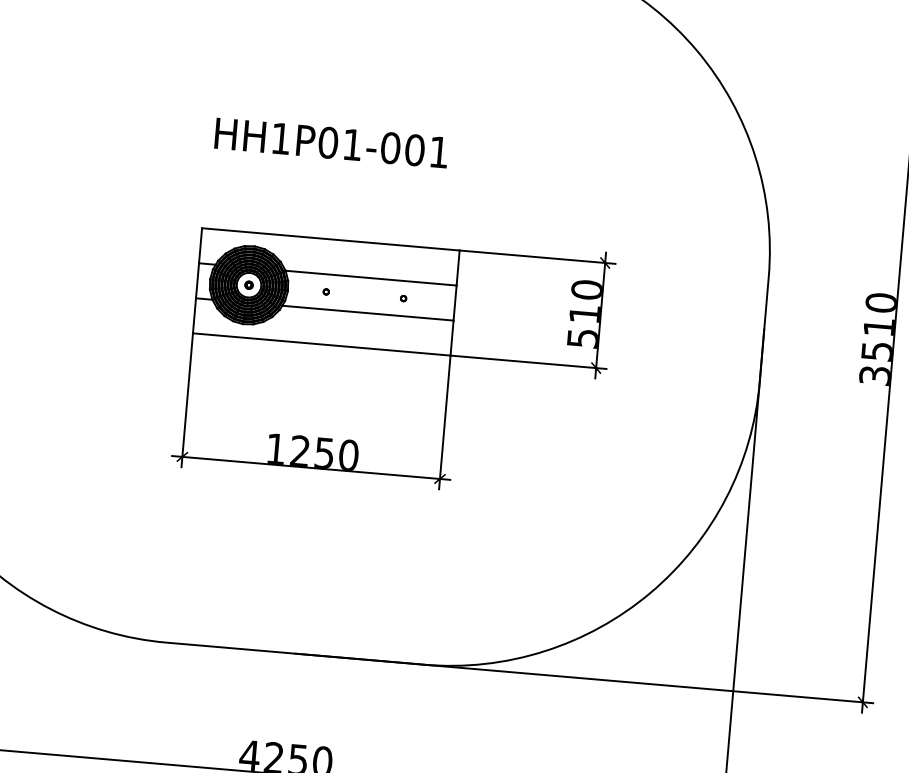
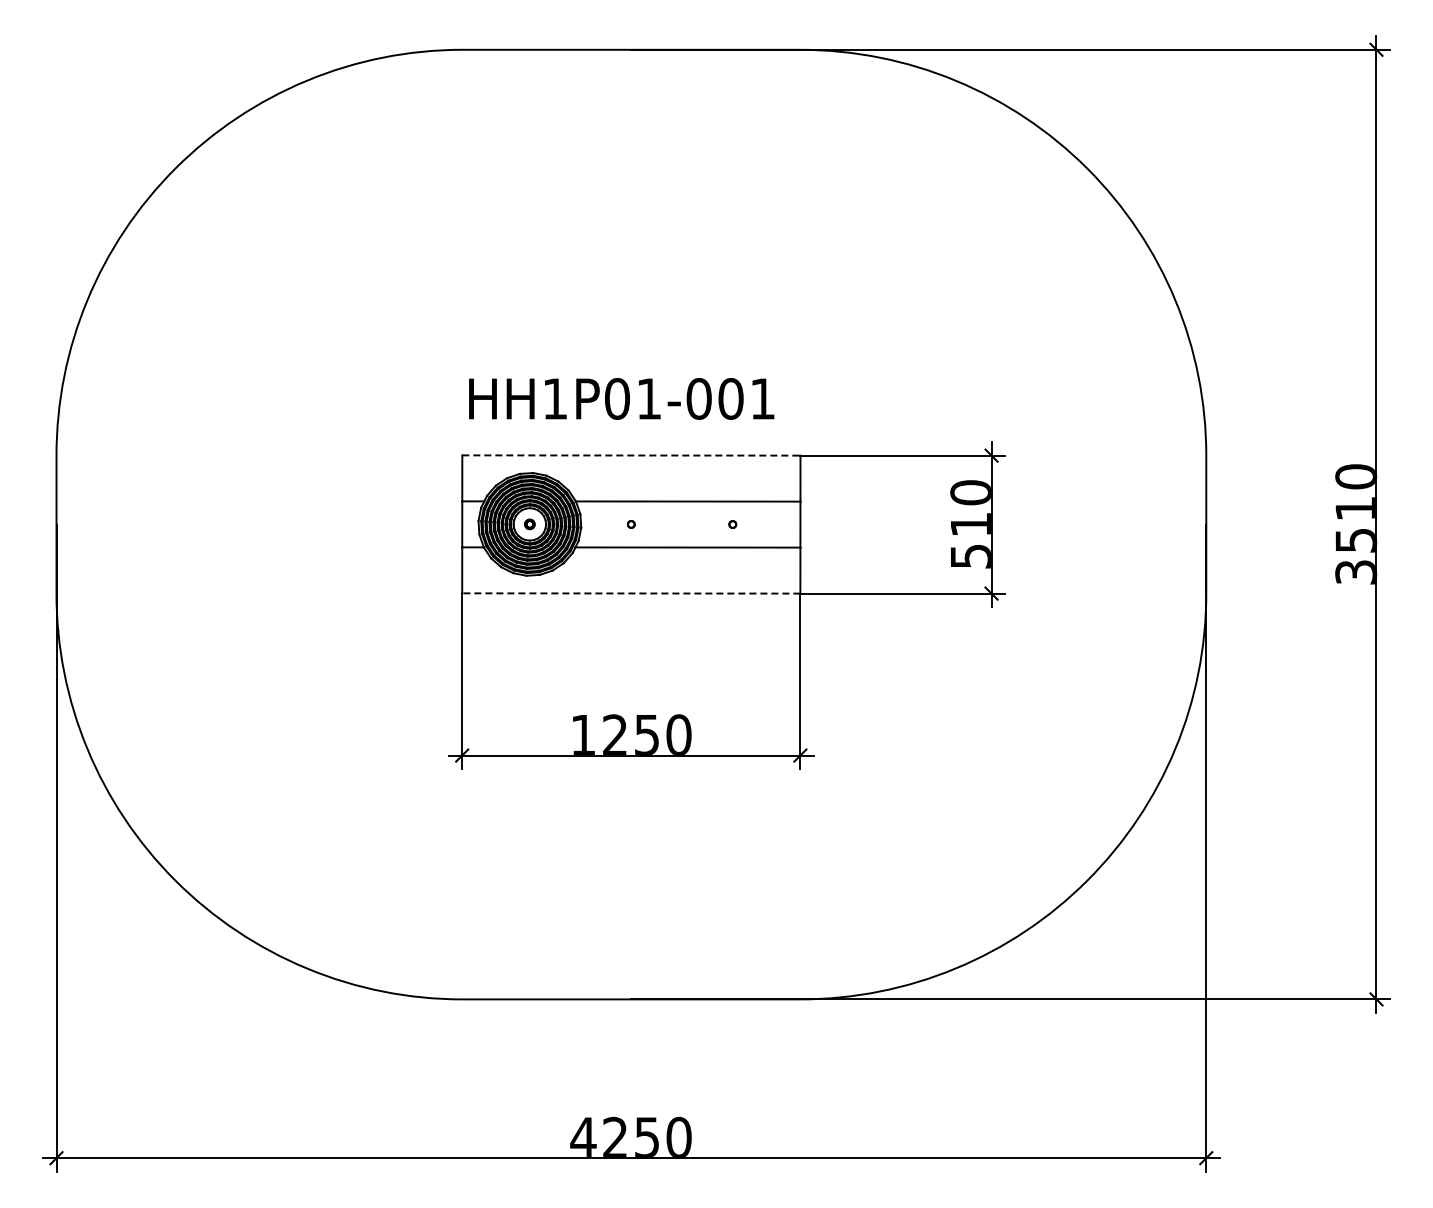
text: (331, 142) -> (621, 398), moved
line: (330, 239) -> (631, 455), solid -> dashed
line: (321, 344) -> (630, 593), solid -> dashed

